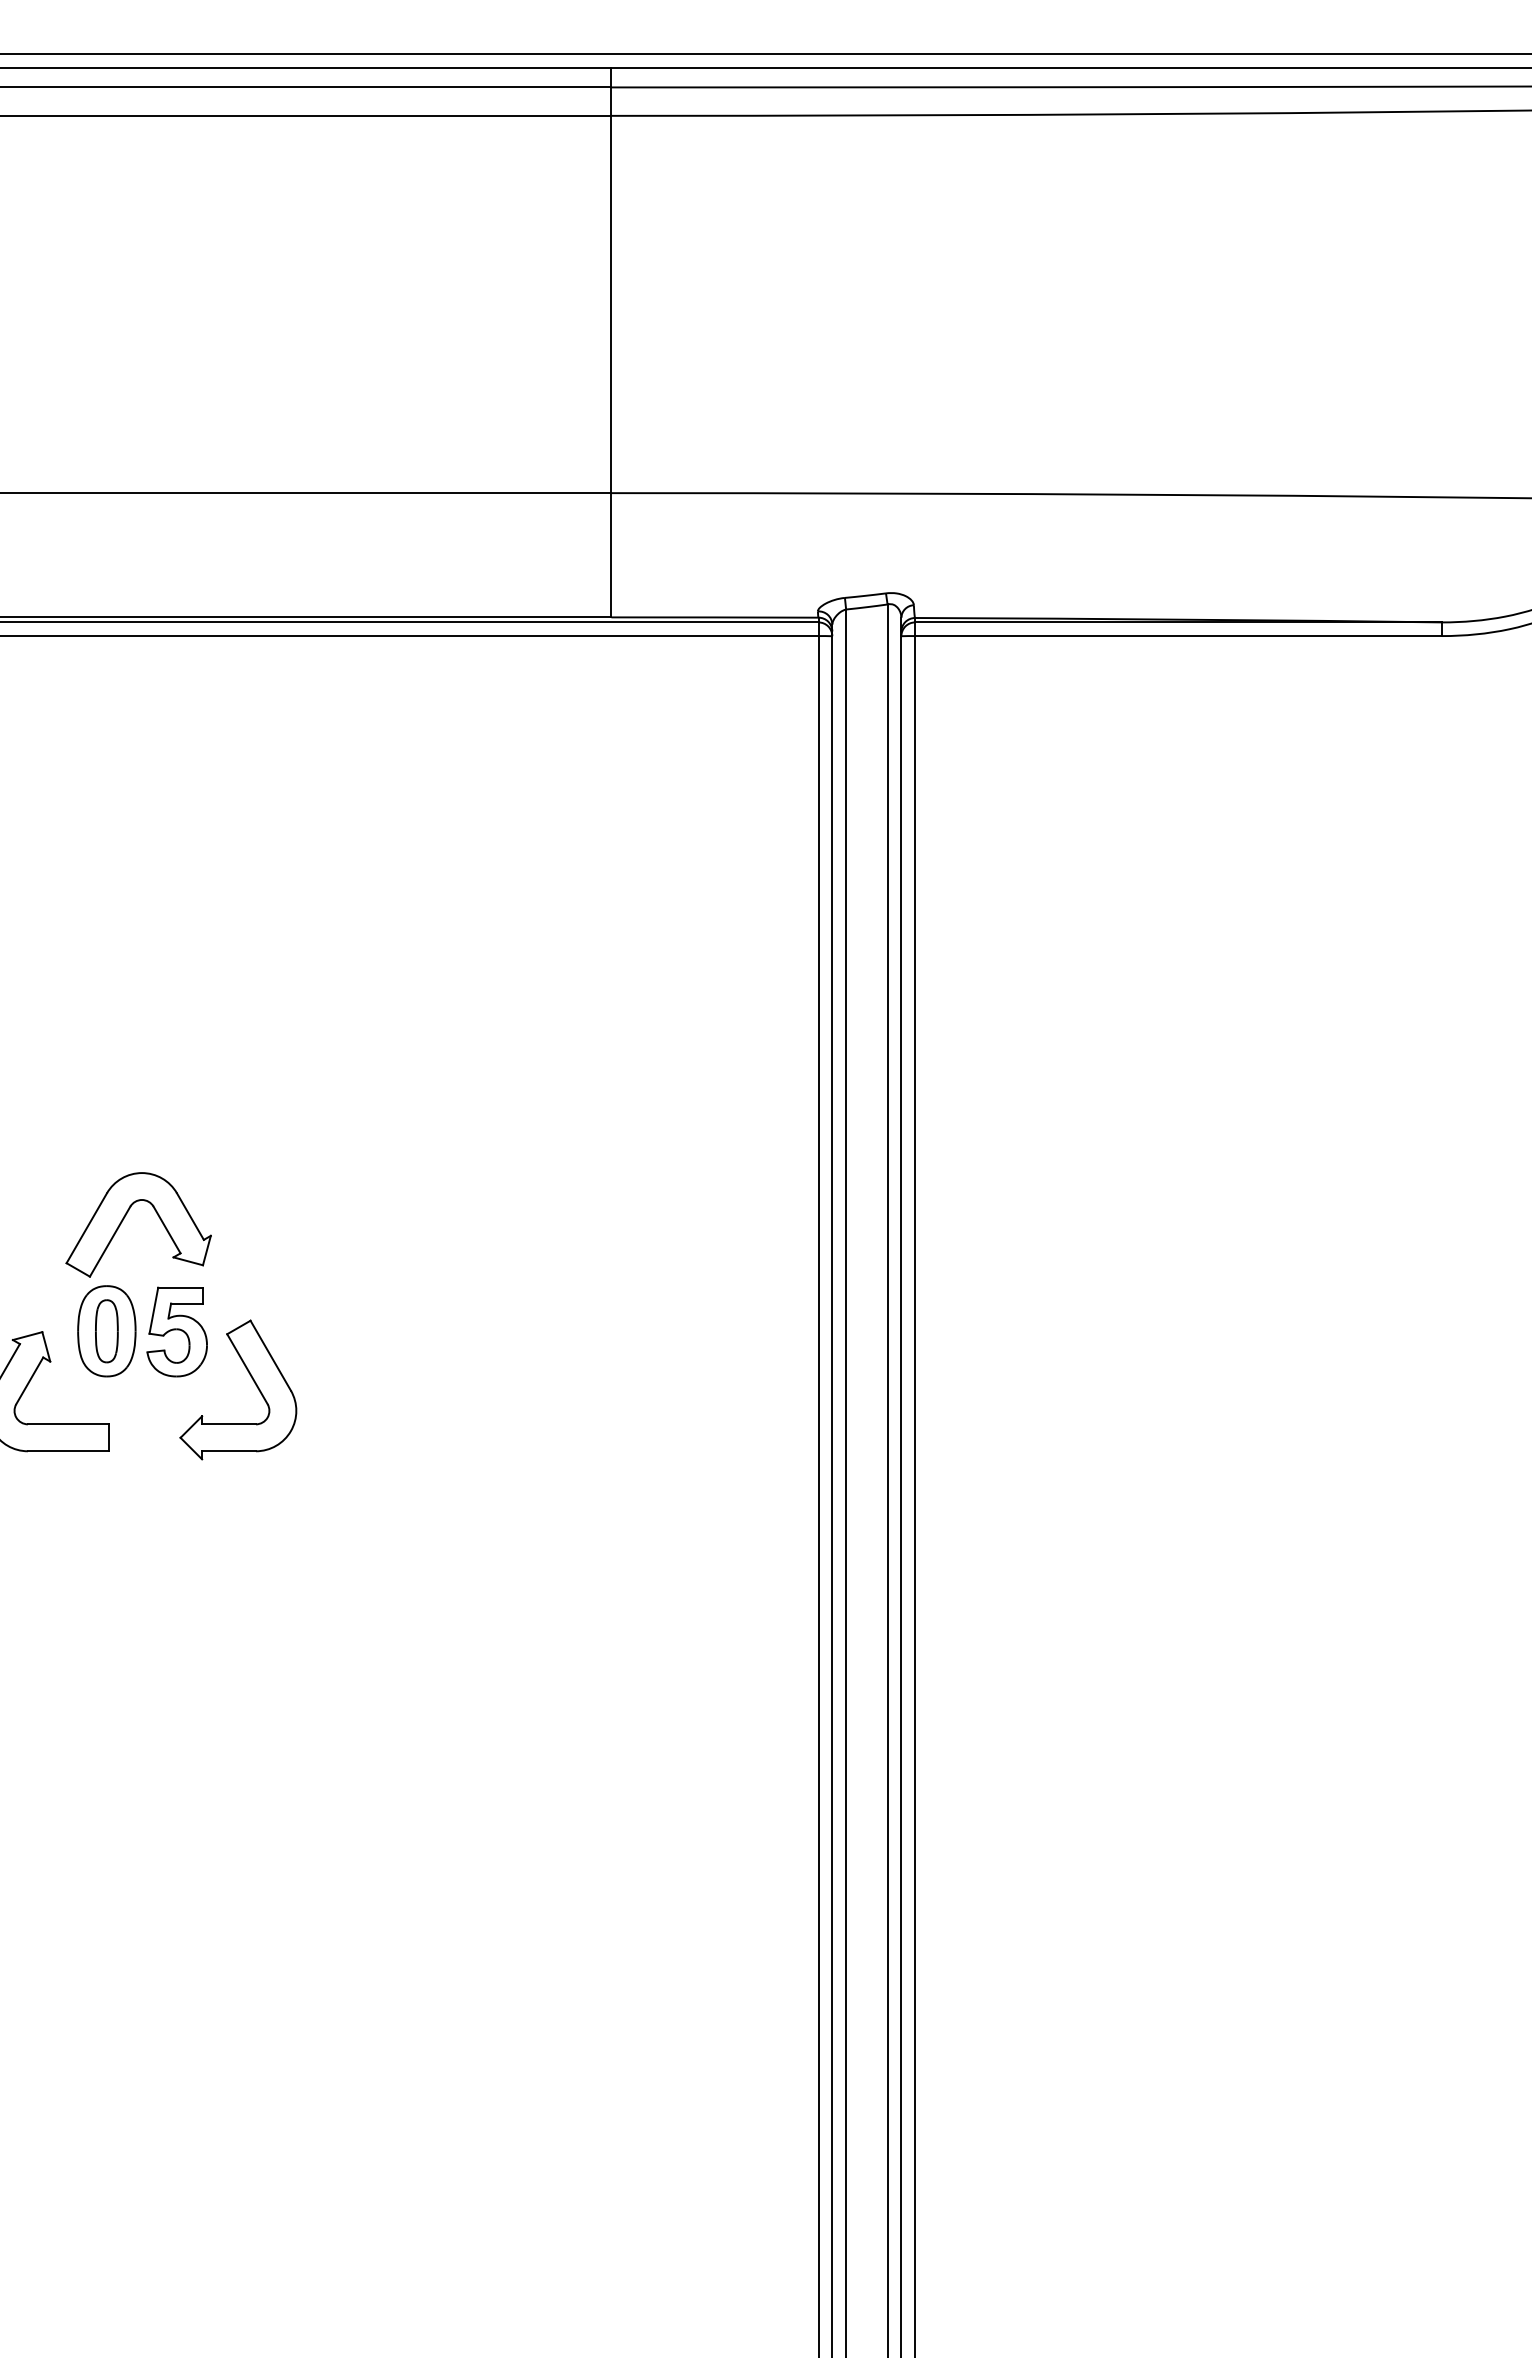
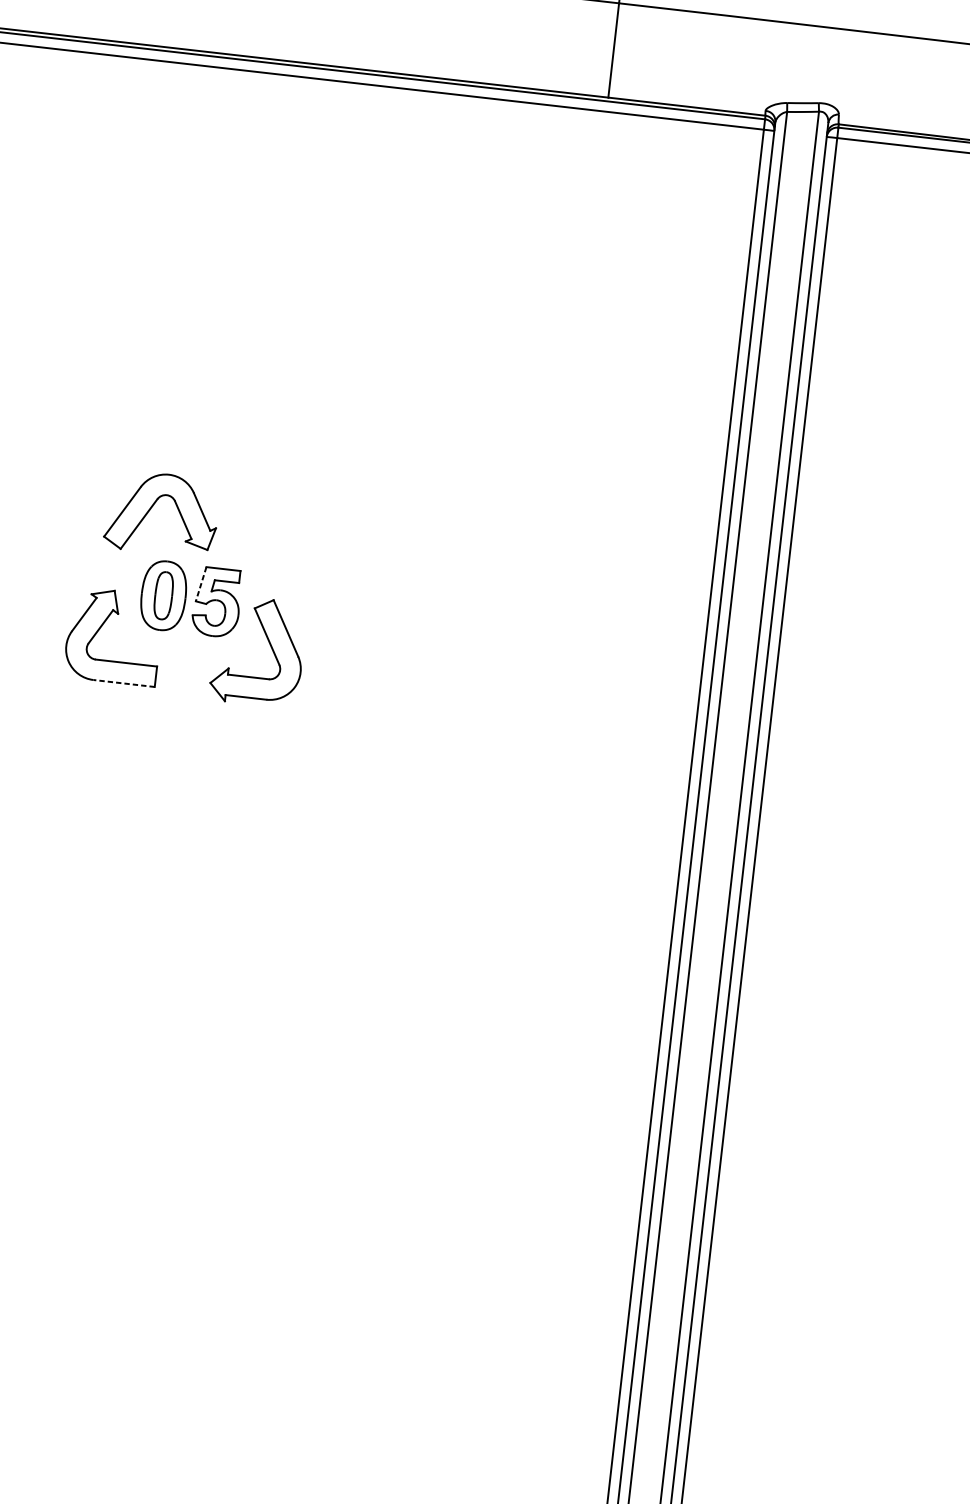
part: (125, 1217) -> (152, 507), moved
line: (153, 1311) -> (200, 584), solid -> dashed
line: (67, 1451) -> (123, 683), solid -> dashed

